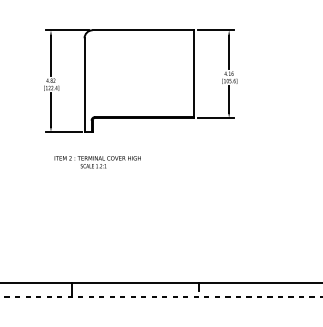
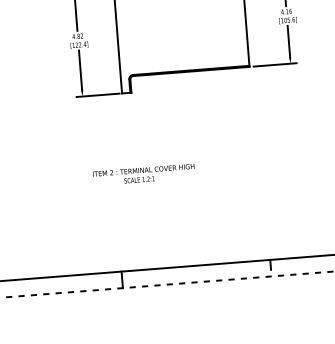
text: (97, 162) -> (143, 175), moved

